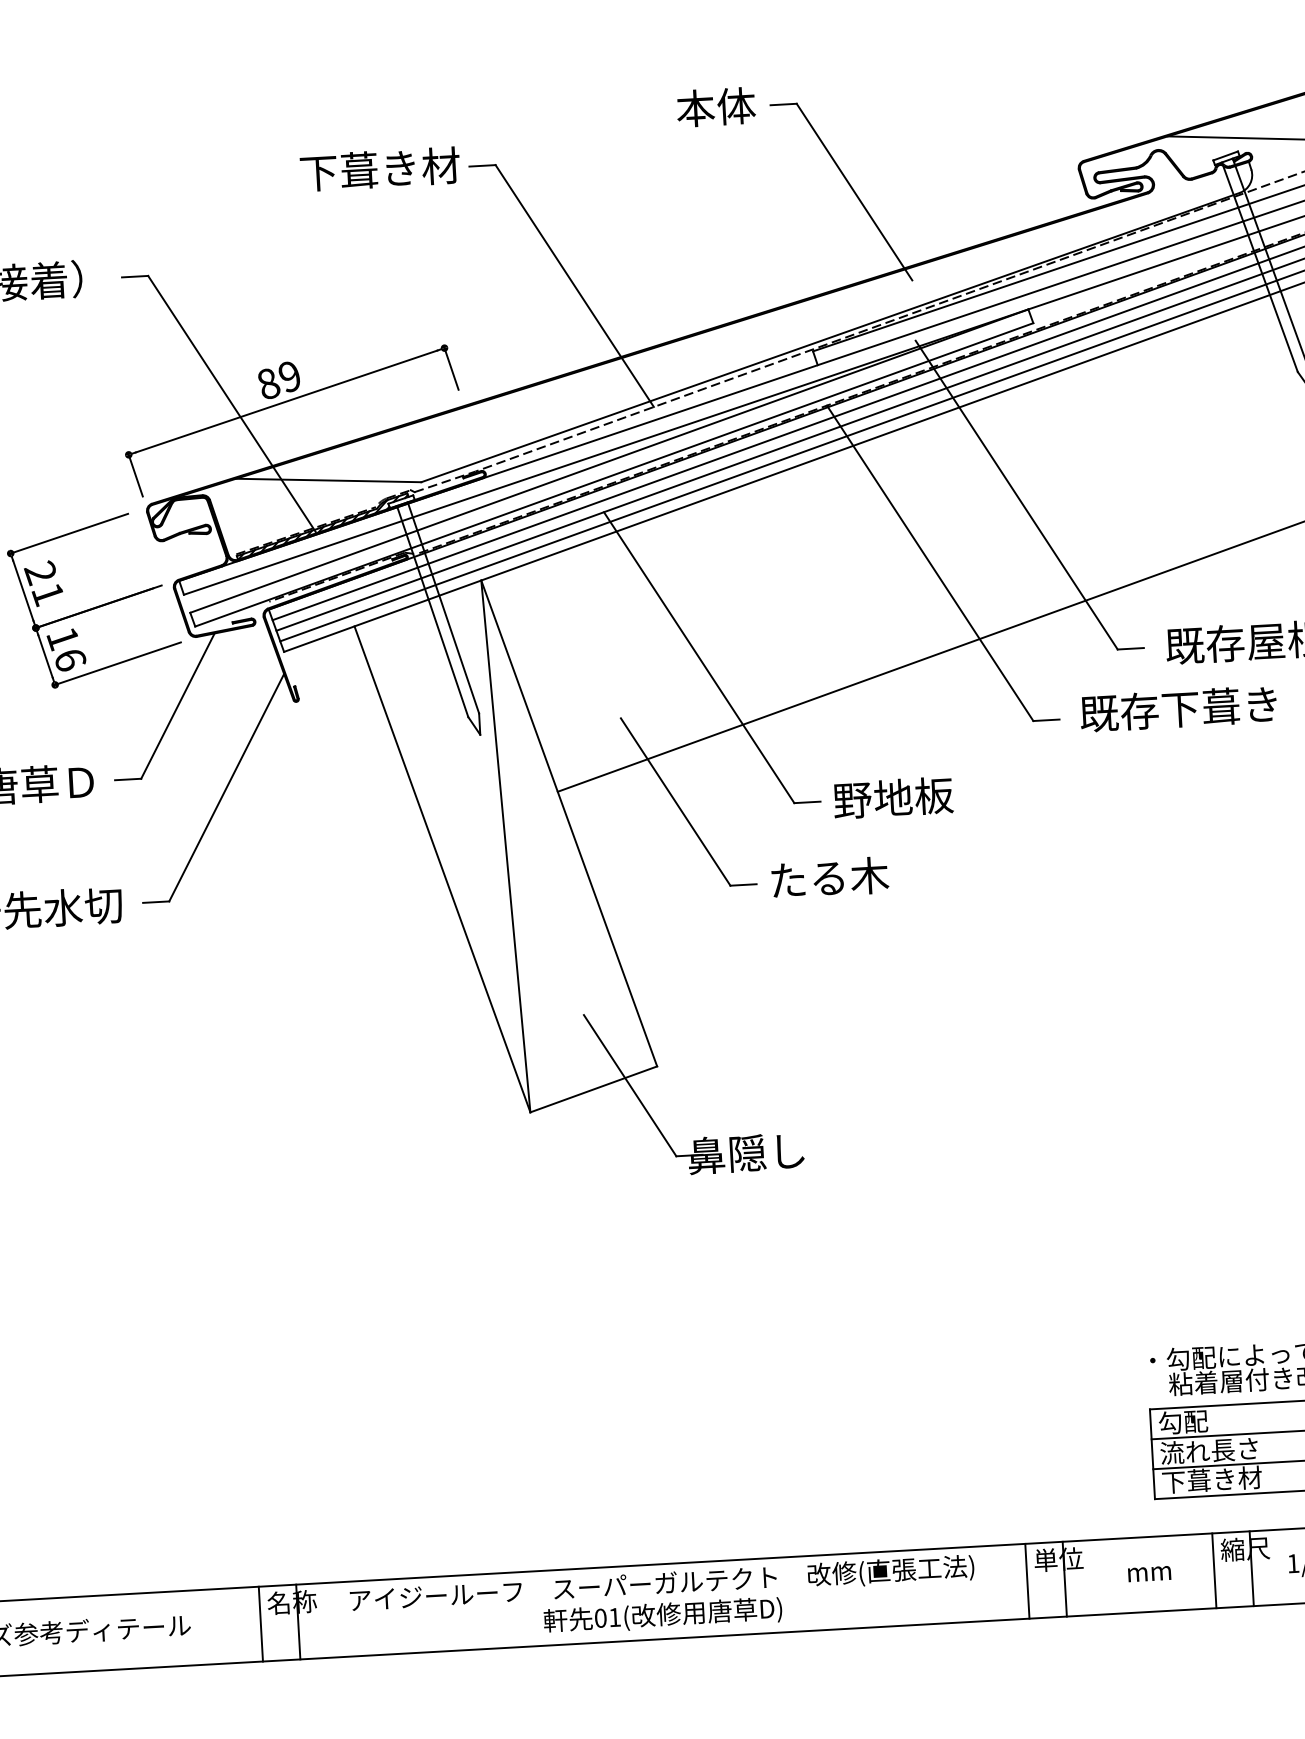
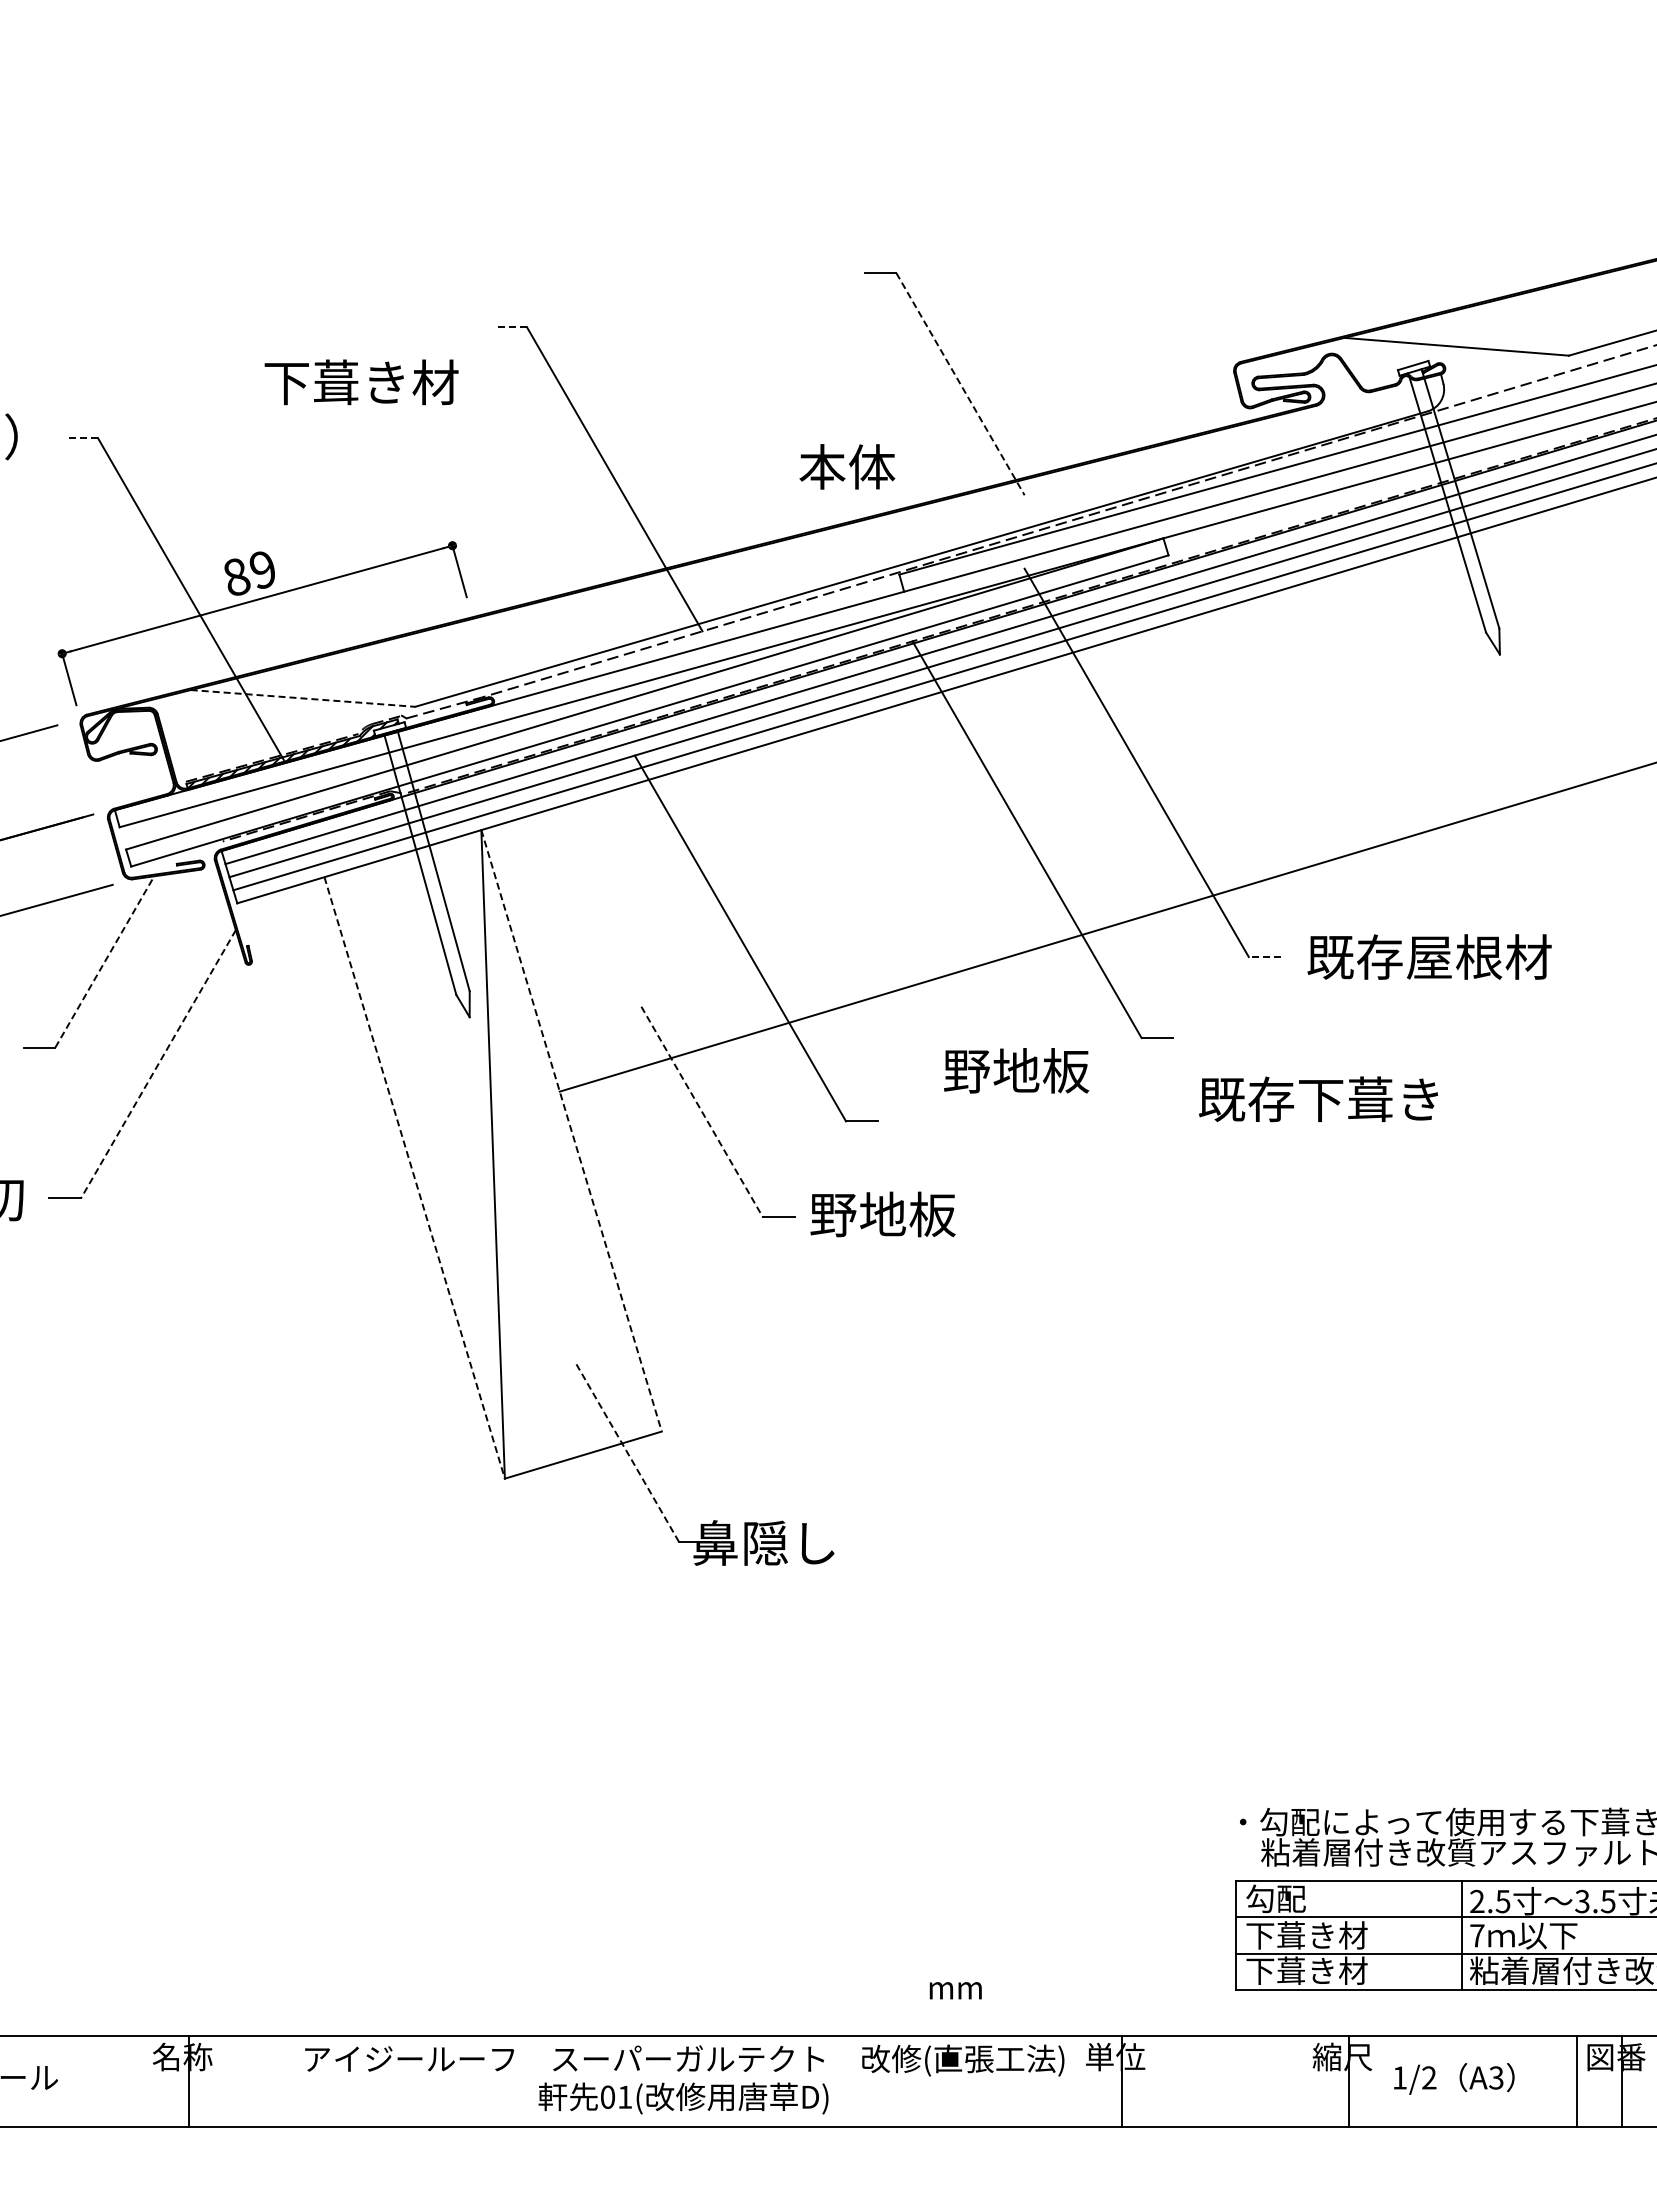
text: (716, 106) -> (847, 466), moved
line: (482, 166) -> (510, 327), solid -> dashed
text: (380, 169) -> (361, 382), moved
line: (854, 192) -> (960, 384), solid -> dashed
line: (134, 277) -> (81, 438), solid -> dashed
line: (329, 480) -> (303, 698), solid -> dashed
line: (1130, 648) -> (1264, 956), solid -> dashed
line: (177, 705) -> (104, 961), solid -> dashed
text: (1178, 709) -> (1318, 1099), moved
line: (226, 787) -> (158, 1064), solid -> dashed
text: (893, 797) -> (1016, 1070), moved
line: (675, 802) -> (702, 1112), solid -> dashed
line: (569, 823) -> (571, 1130), solid -> dashed
line: (442, 869) -> (414, 1177), solid -> dashed
text: (828, 877) -> (882, 1214), たる木 -> 野地板
line: (630, 1086) -> (627, 1453), solid -> dashed
text: (1210, 1450) -> (1306, 1935), 流れ長さ -> 下葺き材
line: (1214, 1570) -> (1303, 2080), removed
text: (1149, 1573) -> (955, 1990), moved
line: (1026, 1580) -> (1075, 2080), removed
text: (662, 1600) -> (684, 2079), moved
line: (261, 1623) -> (143, 2080), removed

